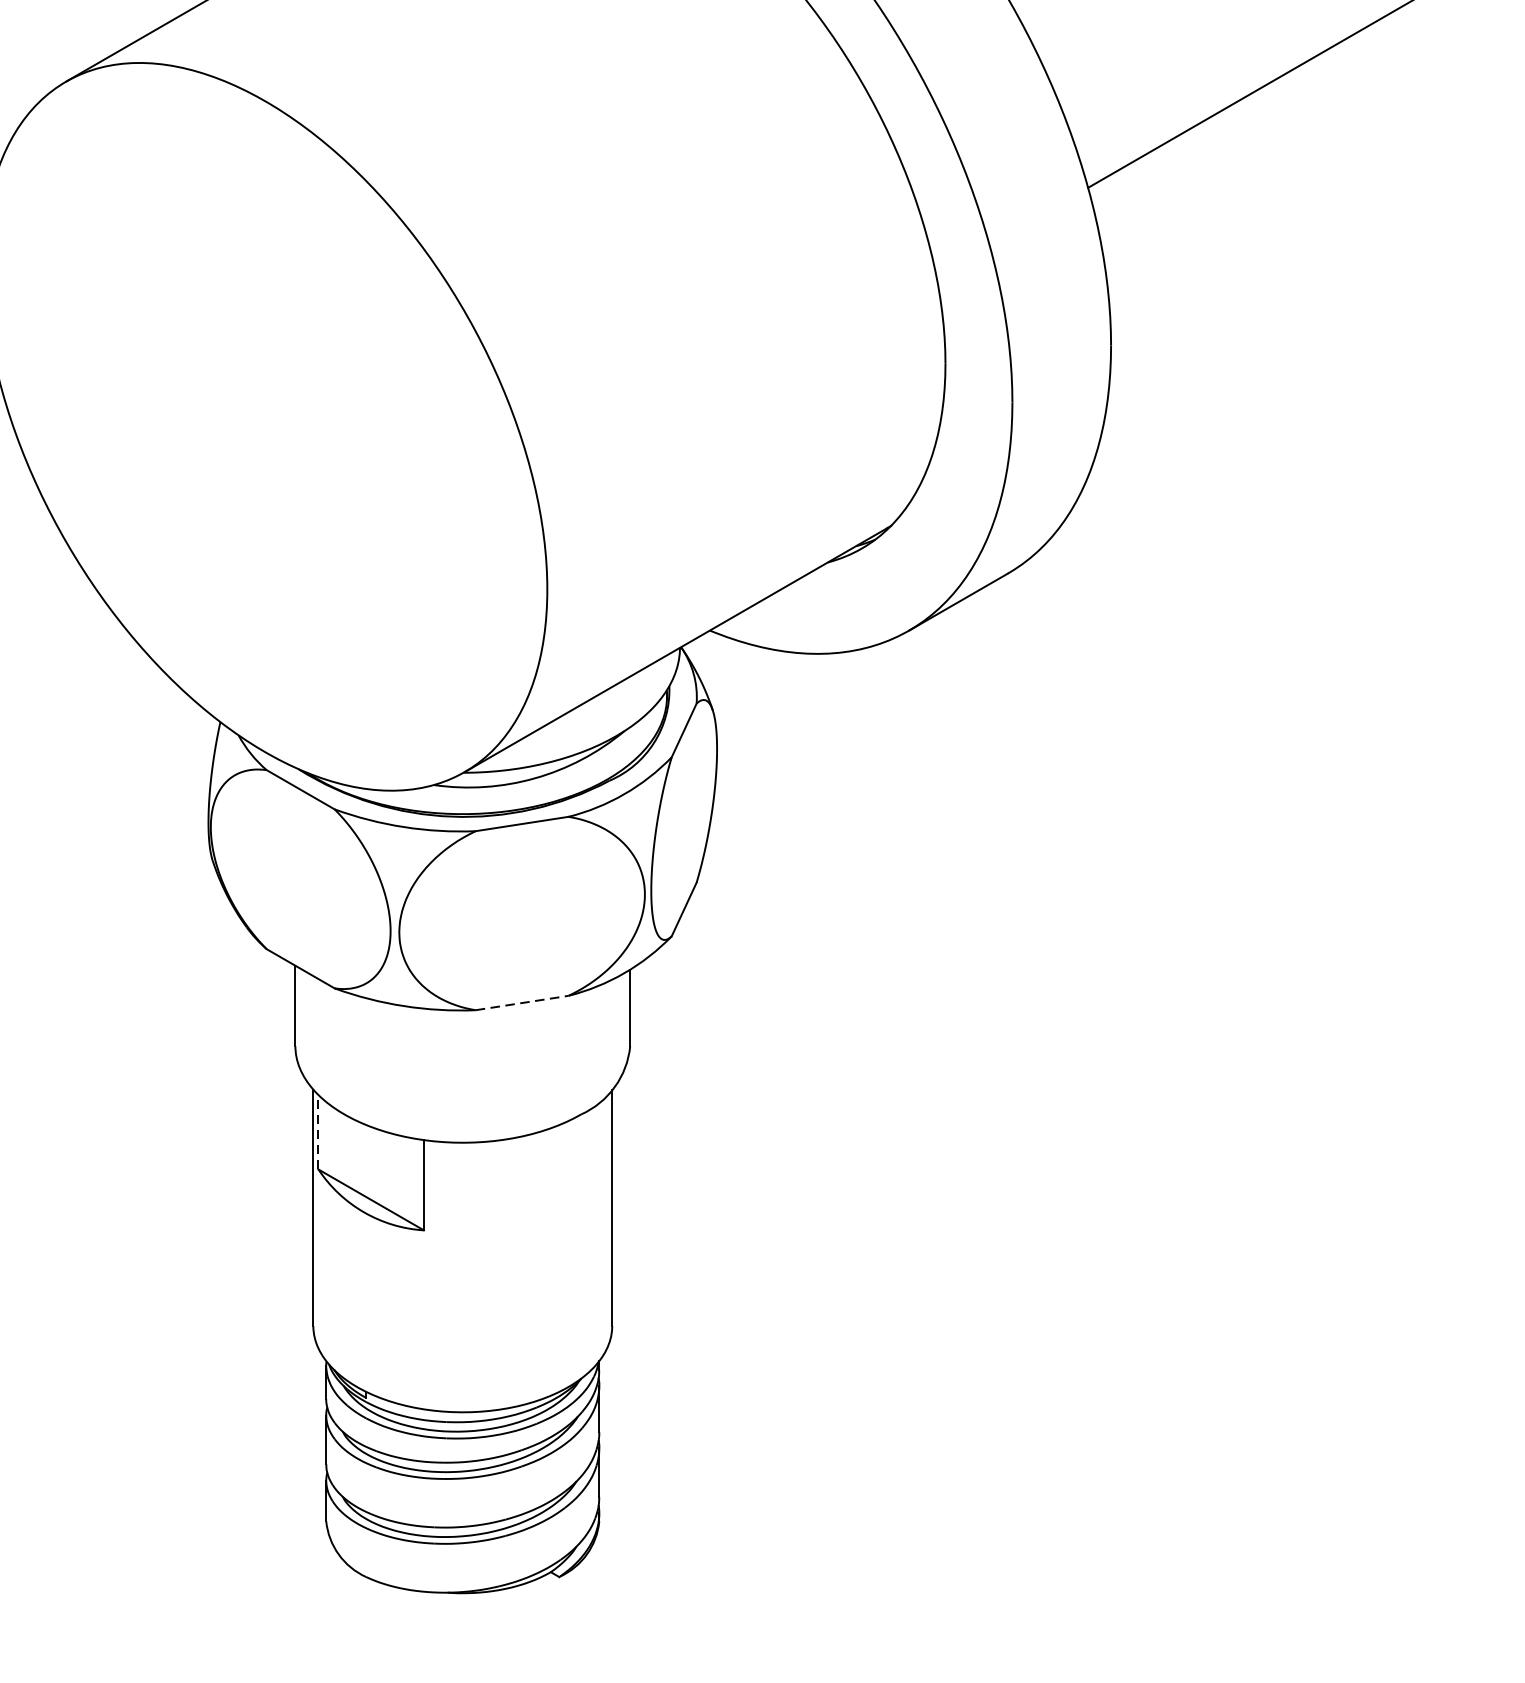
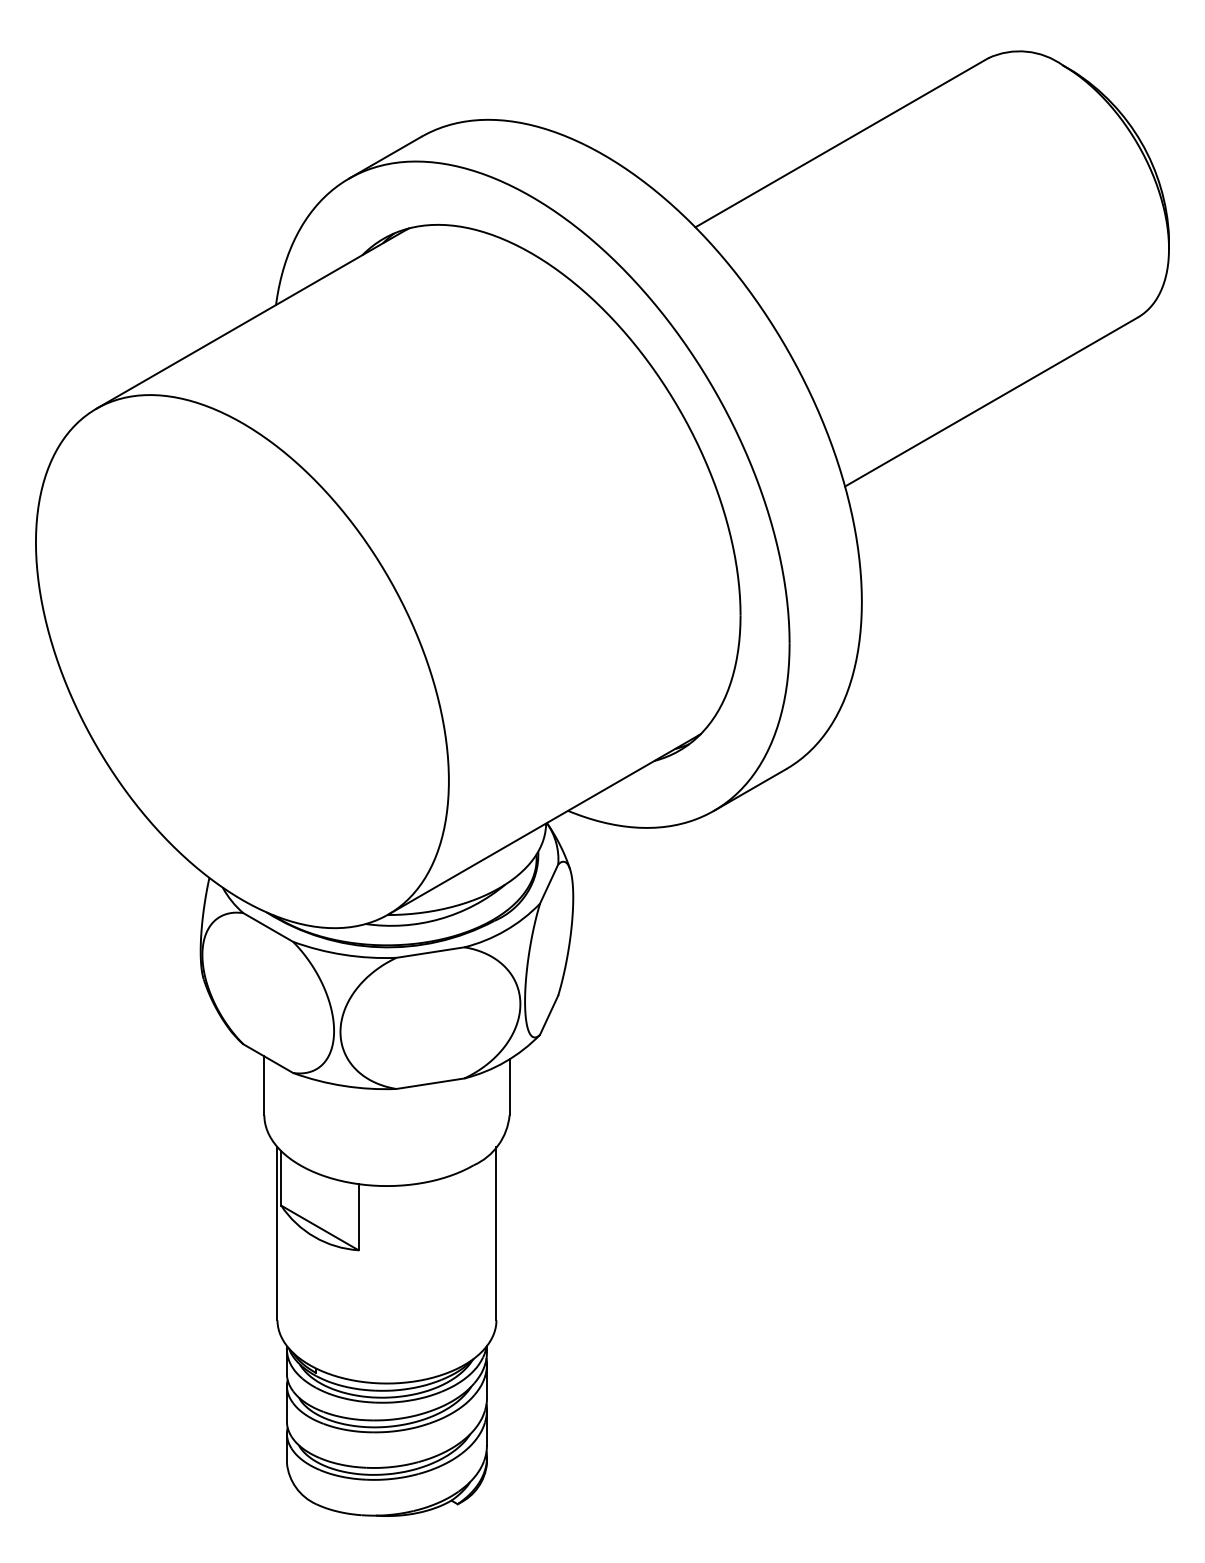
line: (522, 1002) -> (430, 1083), dashed -> solid
line: (318, 1131) -> (281, 1177), dashed -> solid

